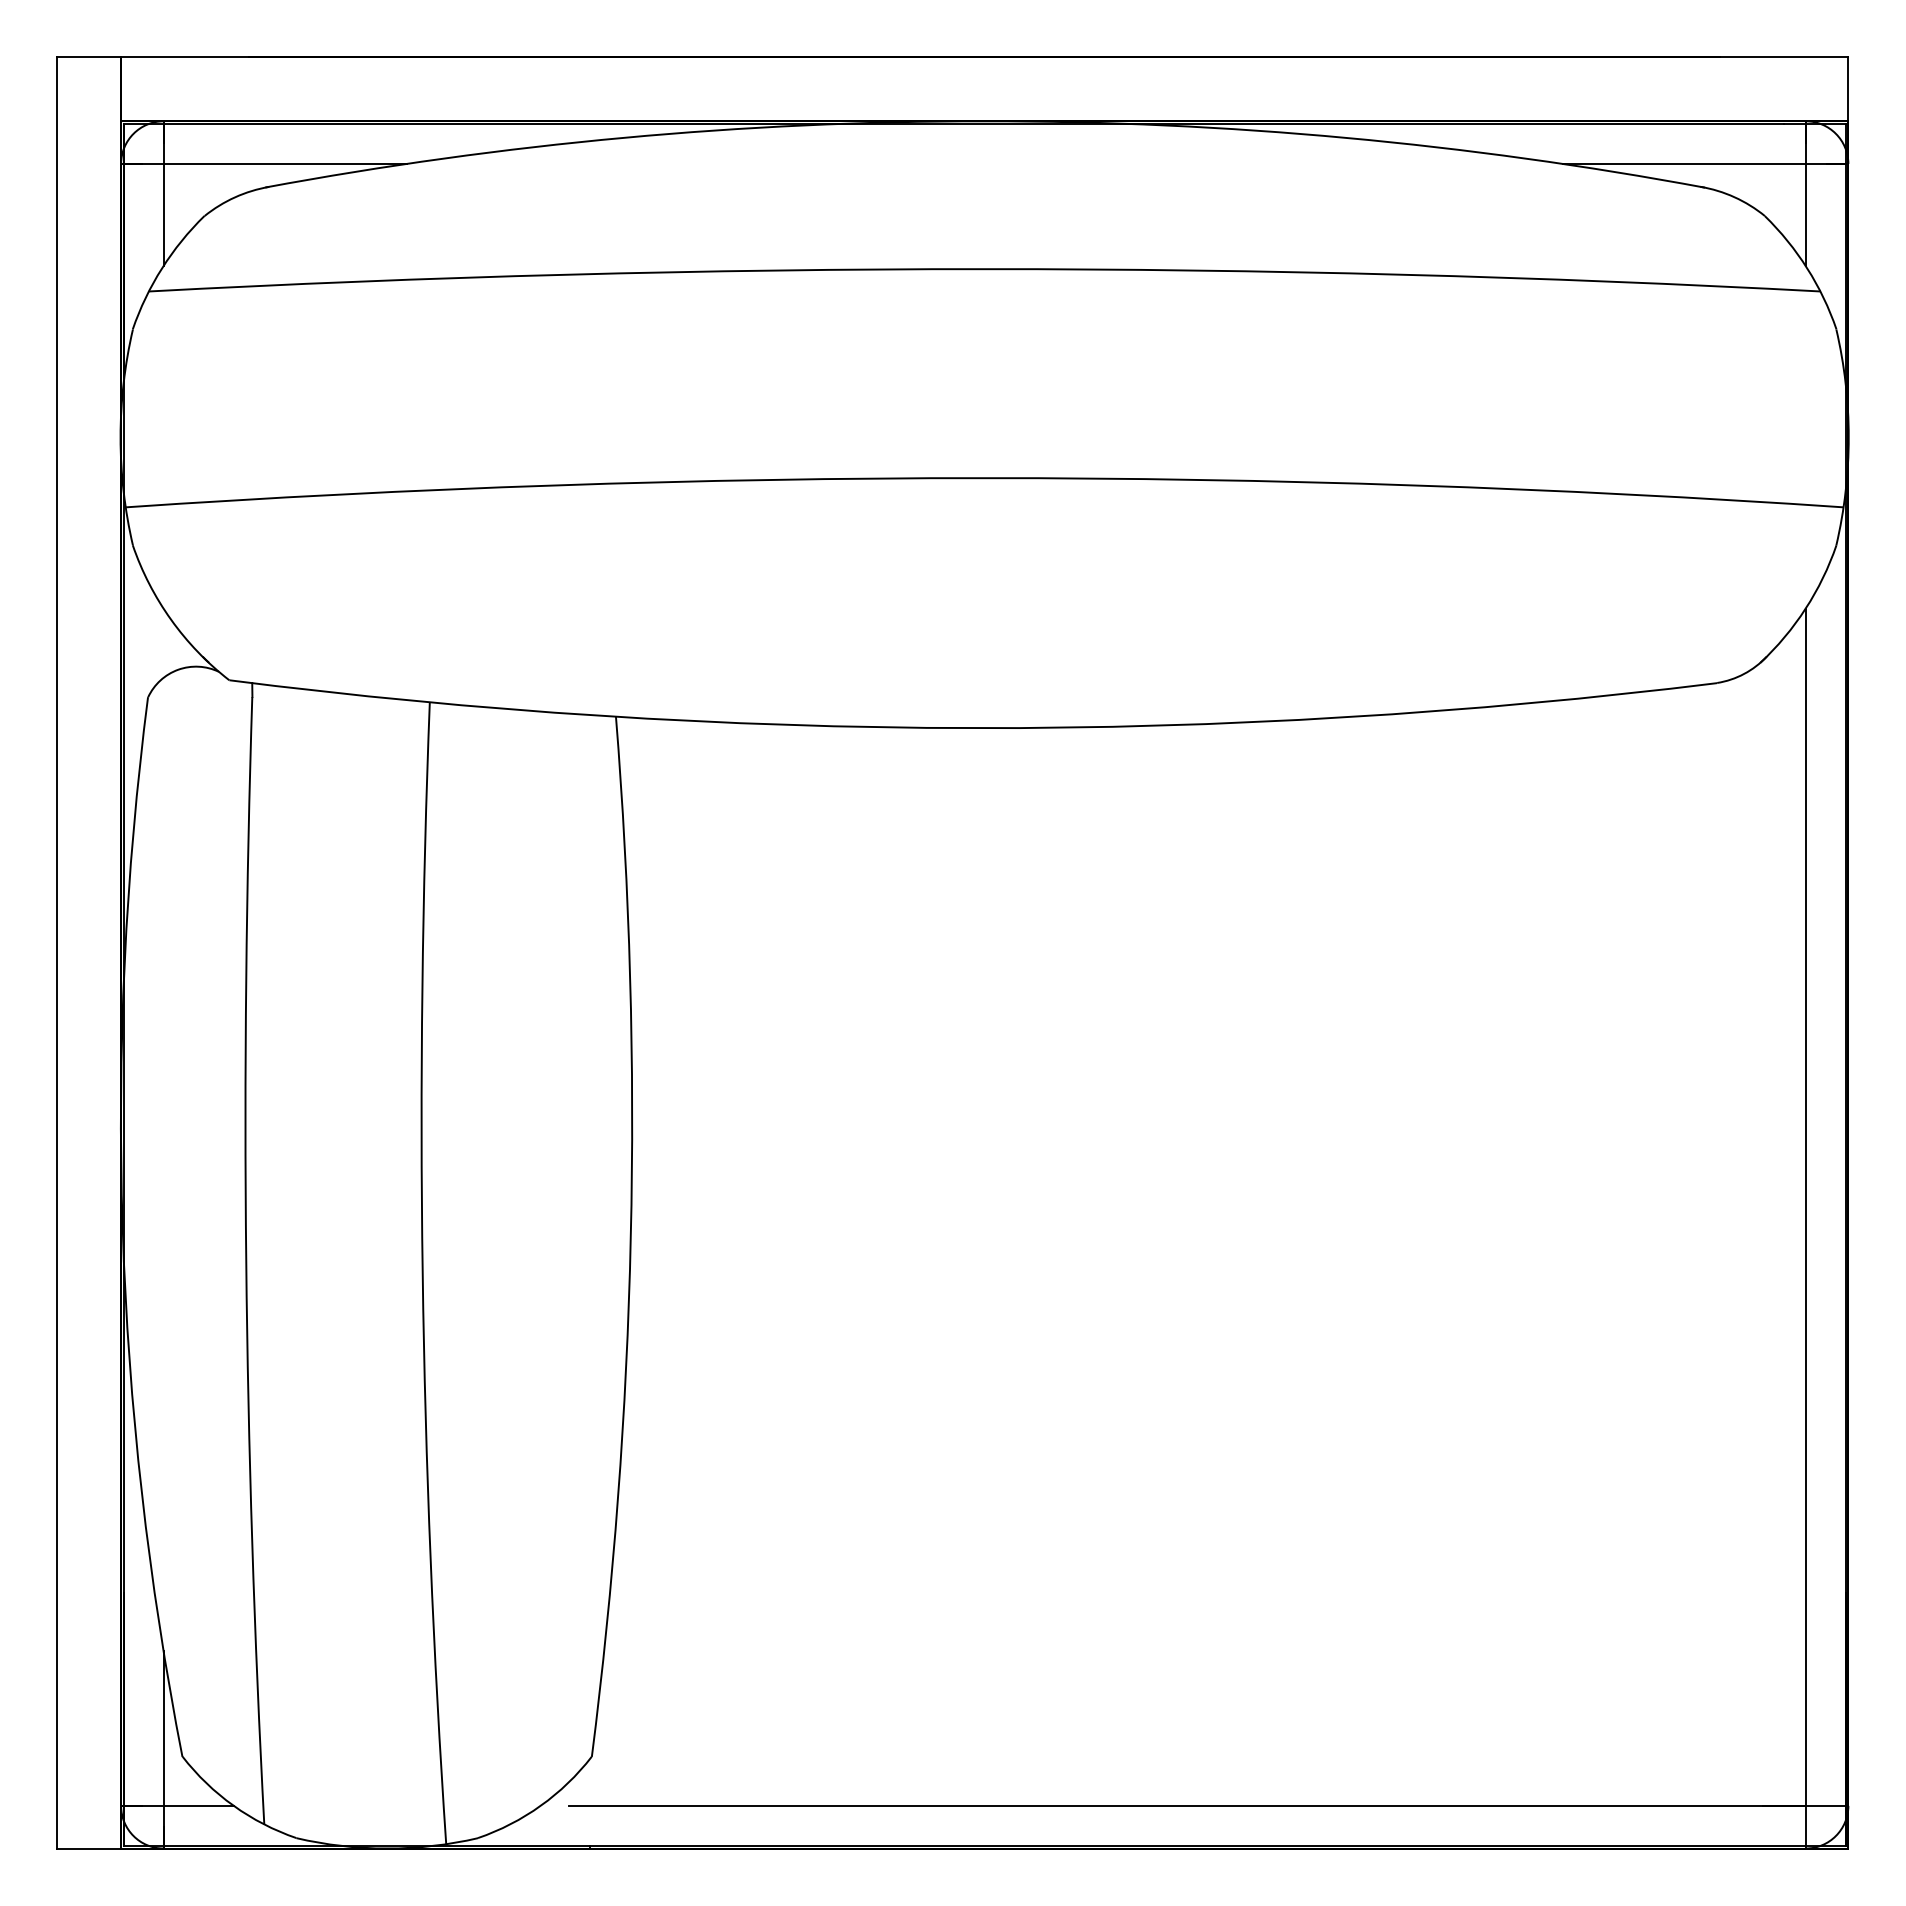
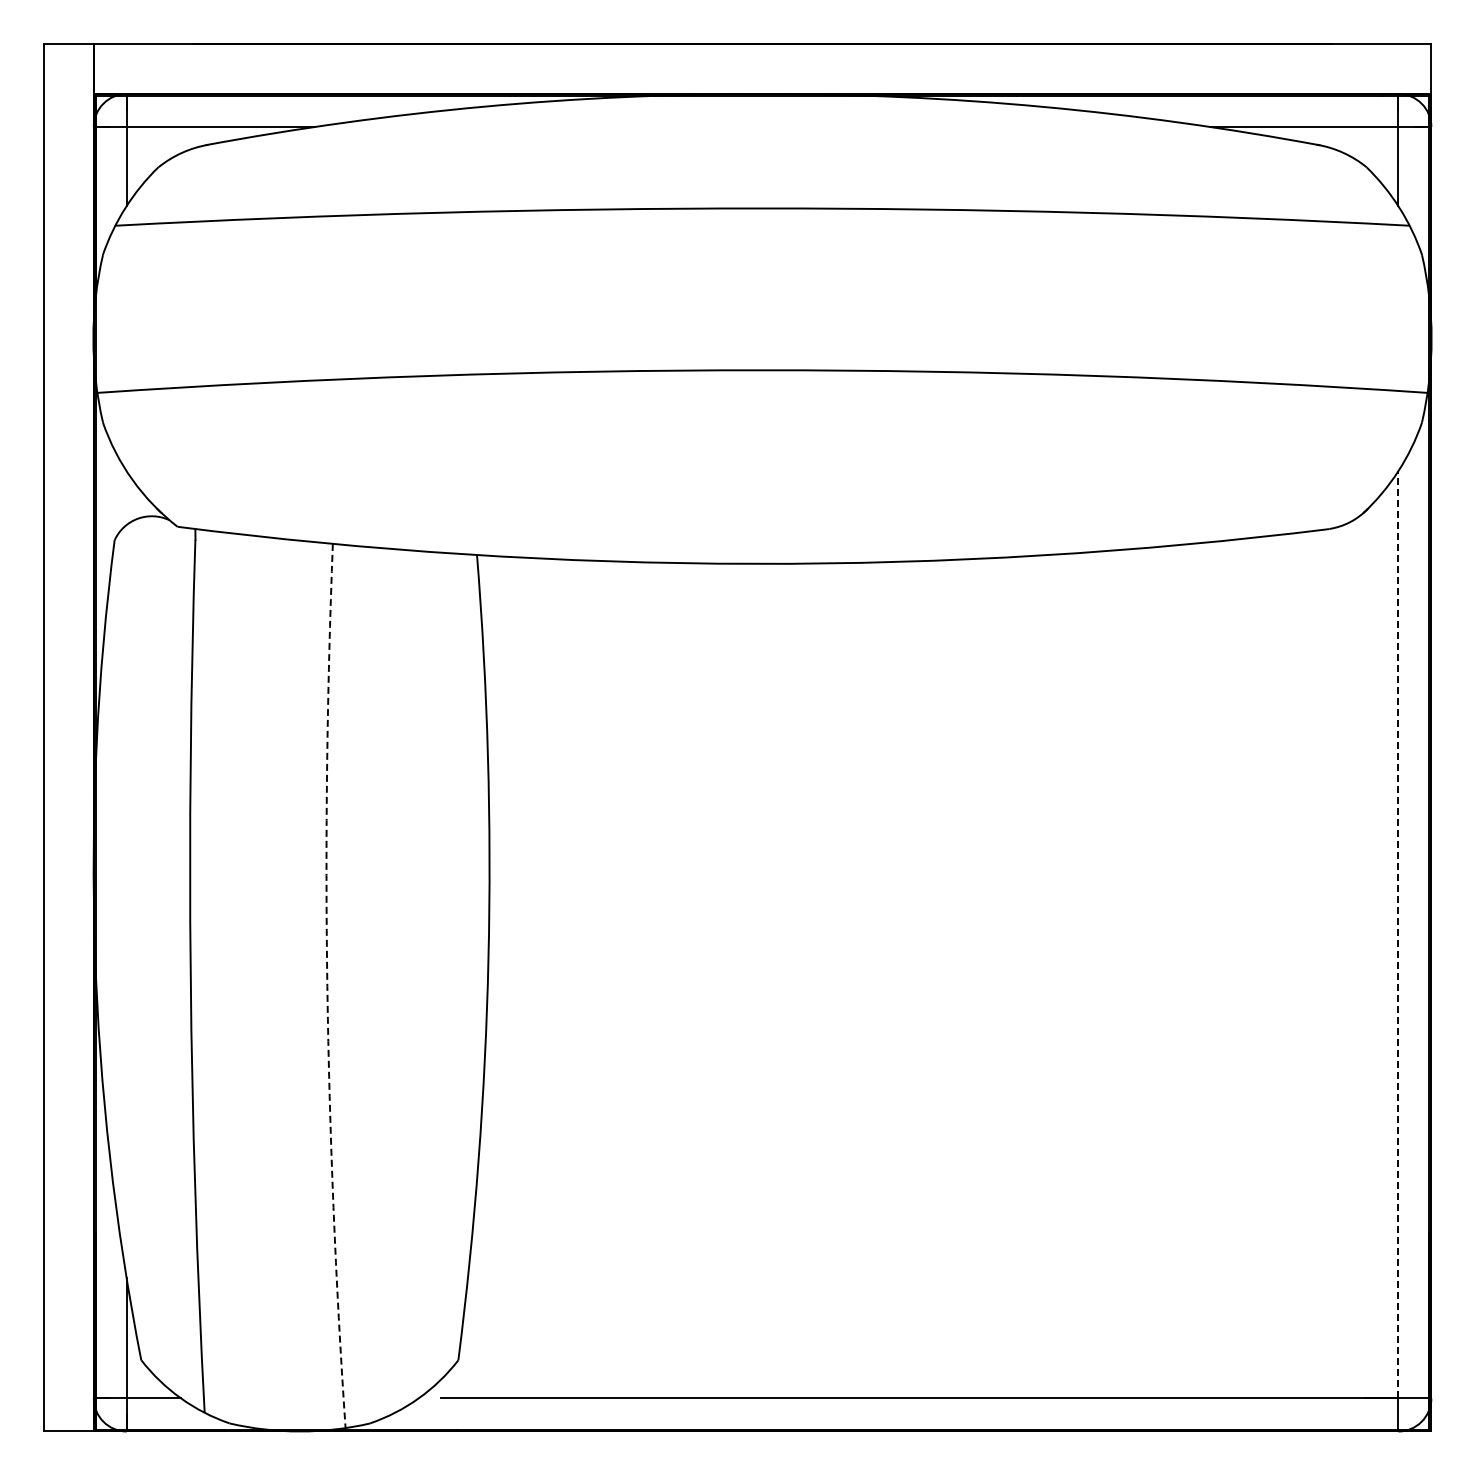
line: (1805, 1206) -> (1398, 934), solid -> dashed
arc: (422, 1273) -> (327, 986), solid -> dashed

